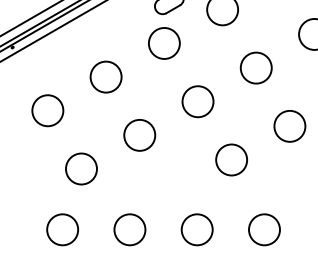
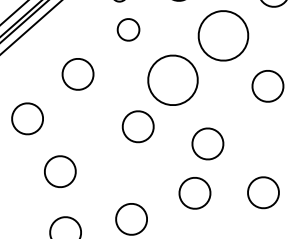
circle: (164, 43) -> (128, 29), size x0.7
circle: (255, 67) -> (222, 35), size x1.6
circle: (197, 101) -> (172, 80), size x1.6
circle: (139, 135) -> (138, 126), moved
circle: (231, 159) -> (207, 143), moved
circle: (81, 168) -> (60, 171), moved
circle: (196, 229) -> (194, 193), moved

